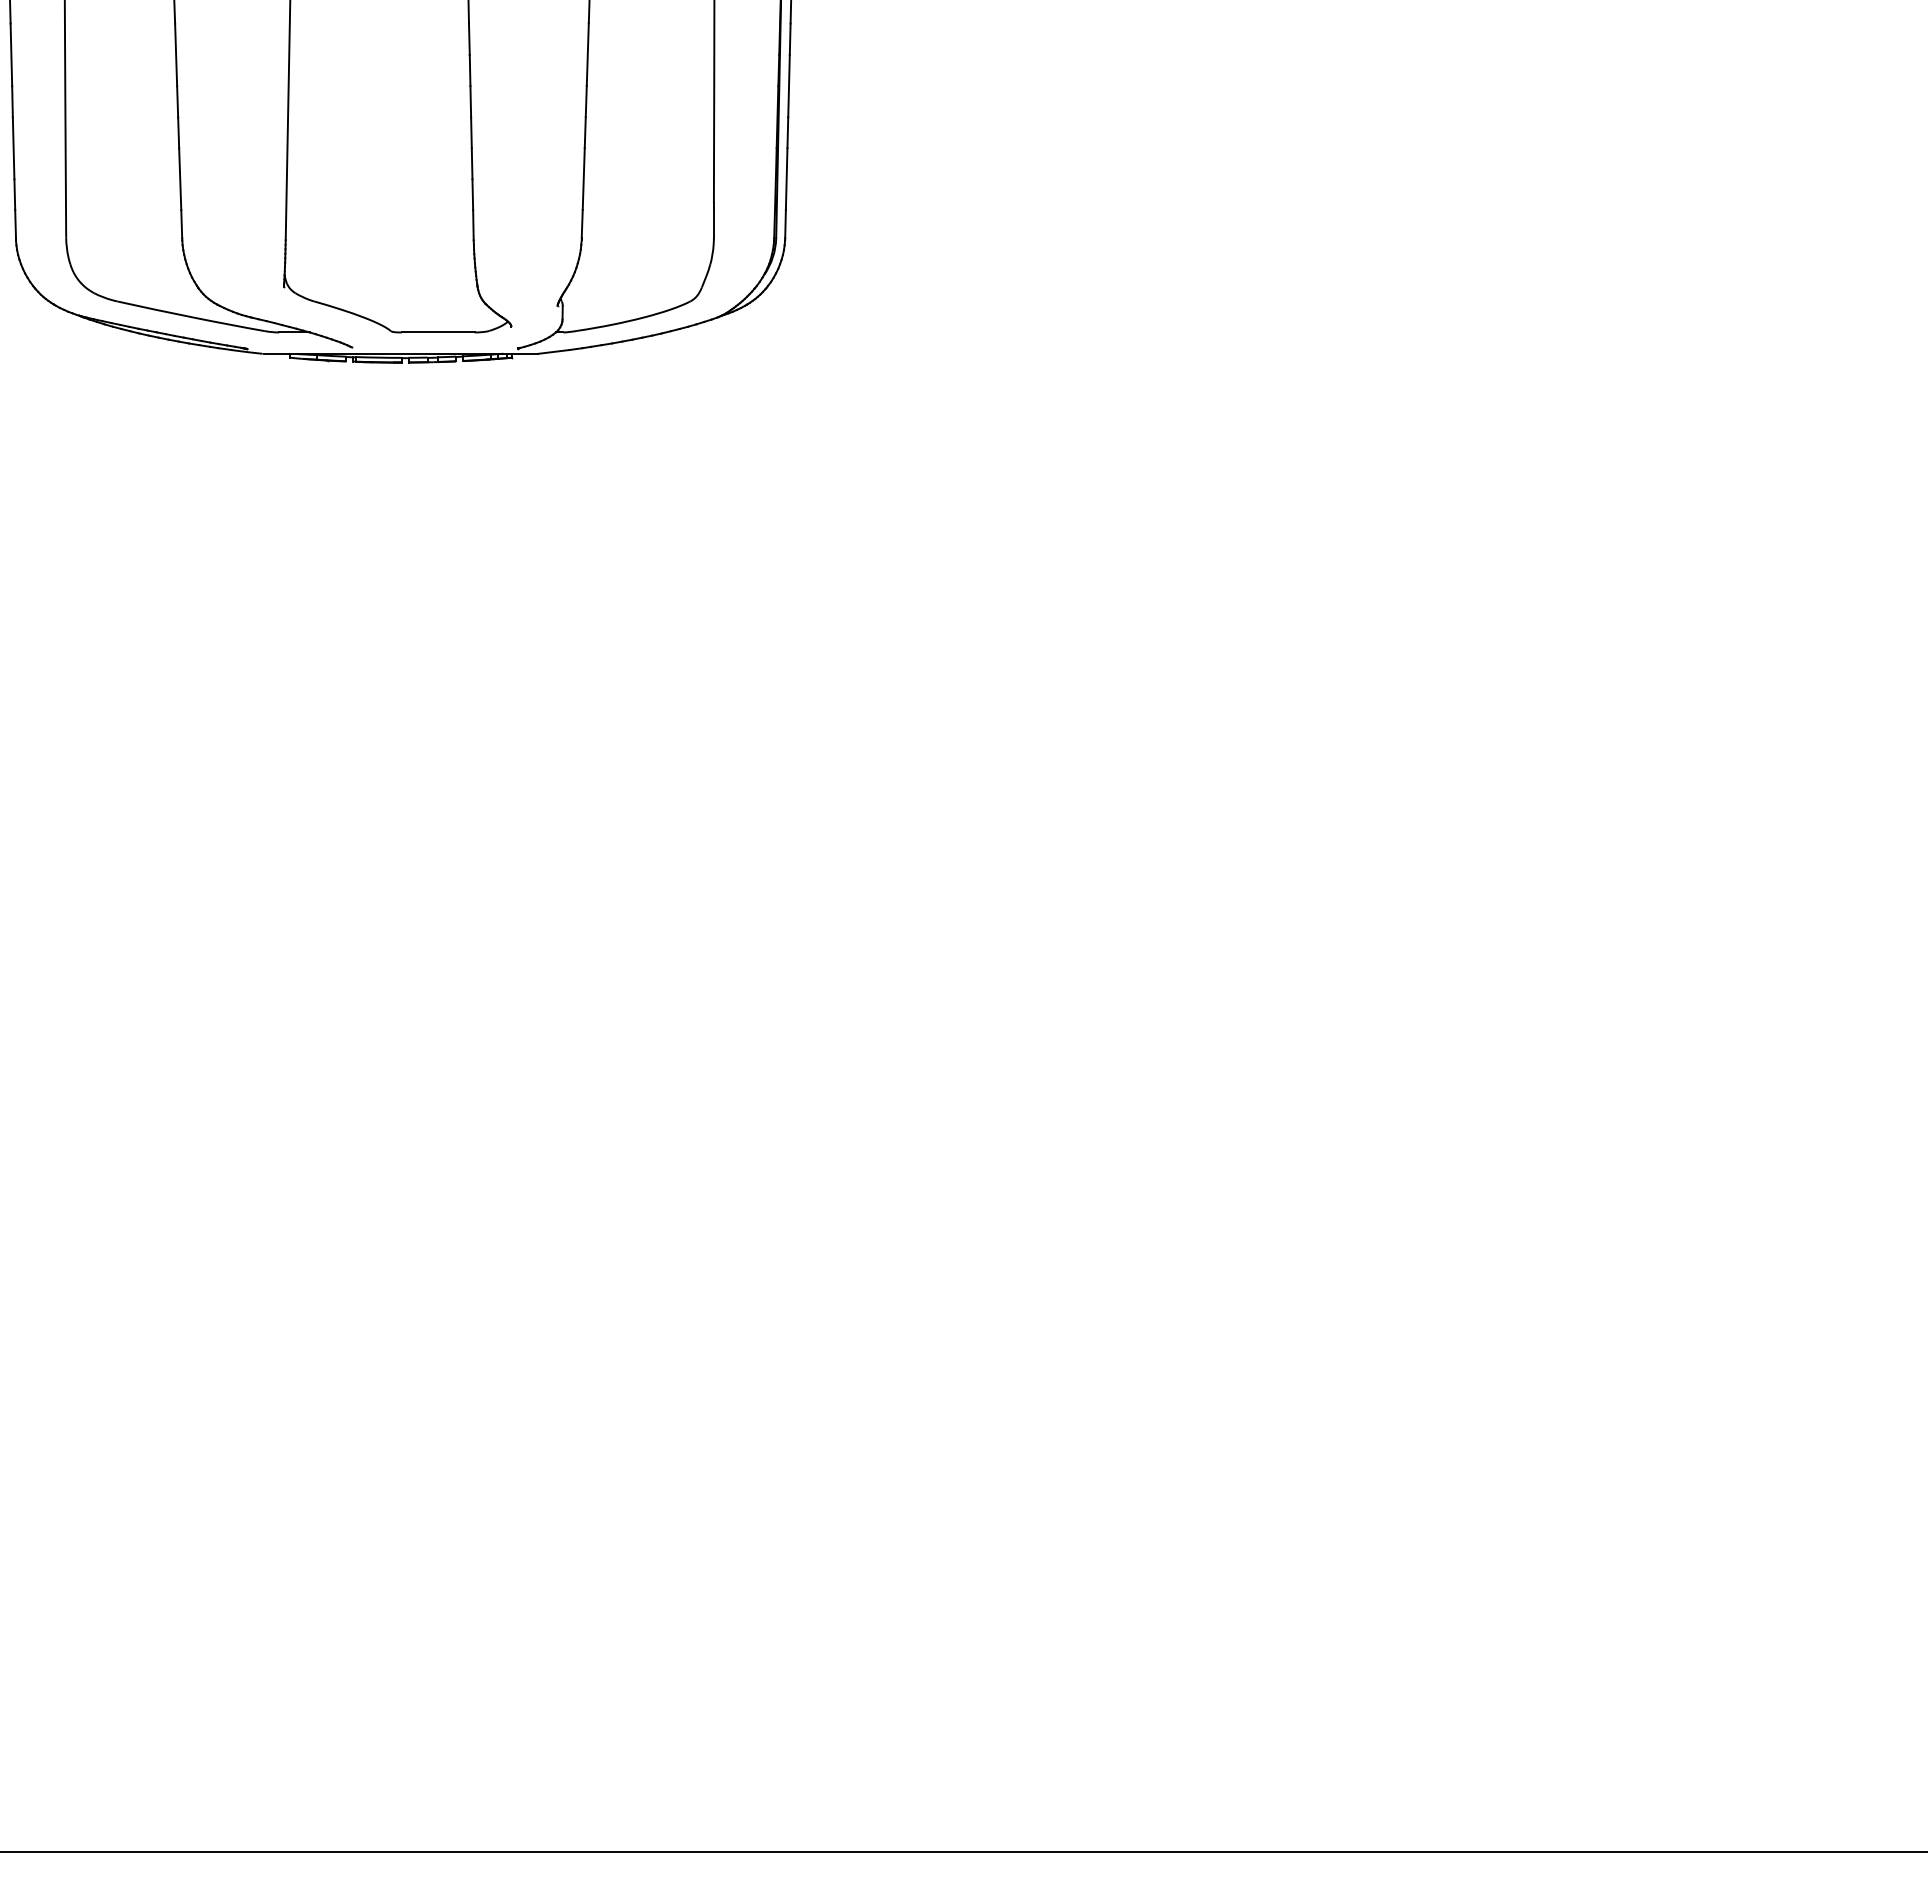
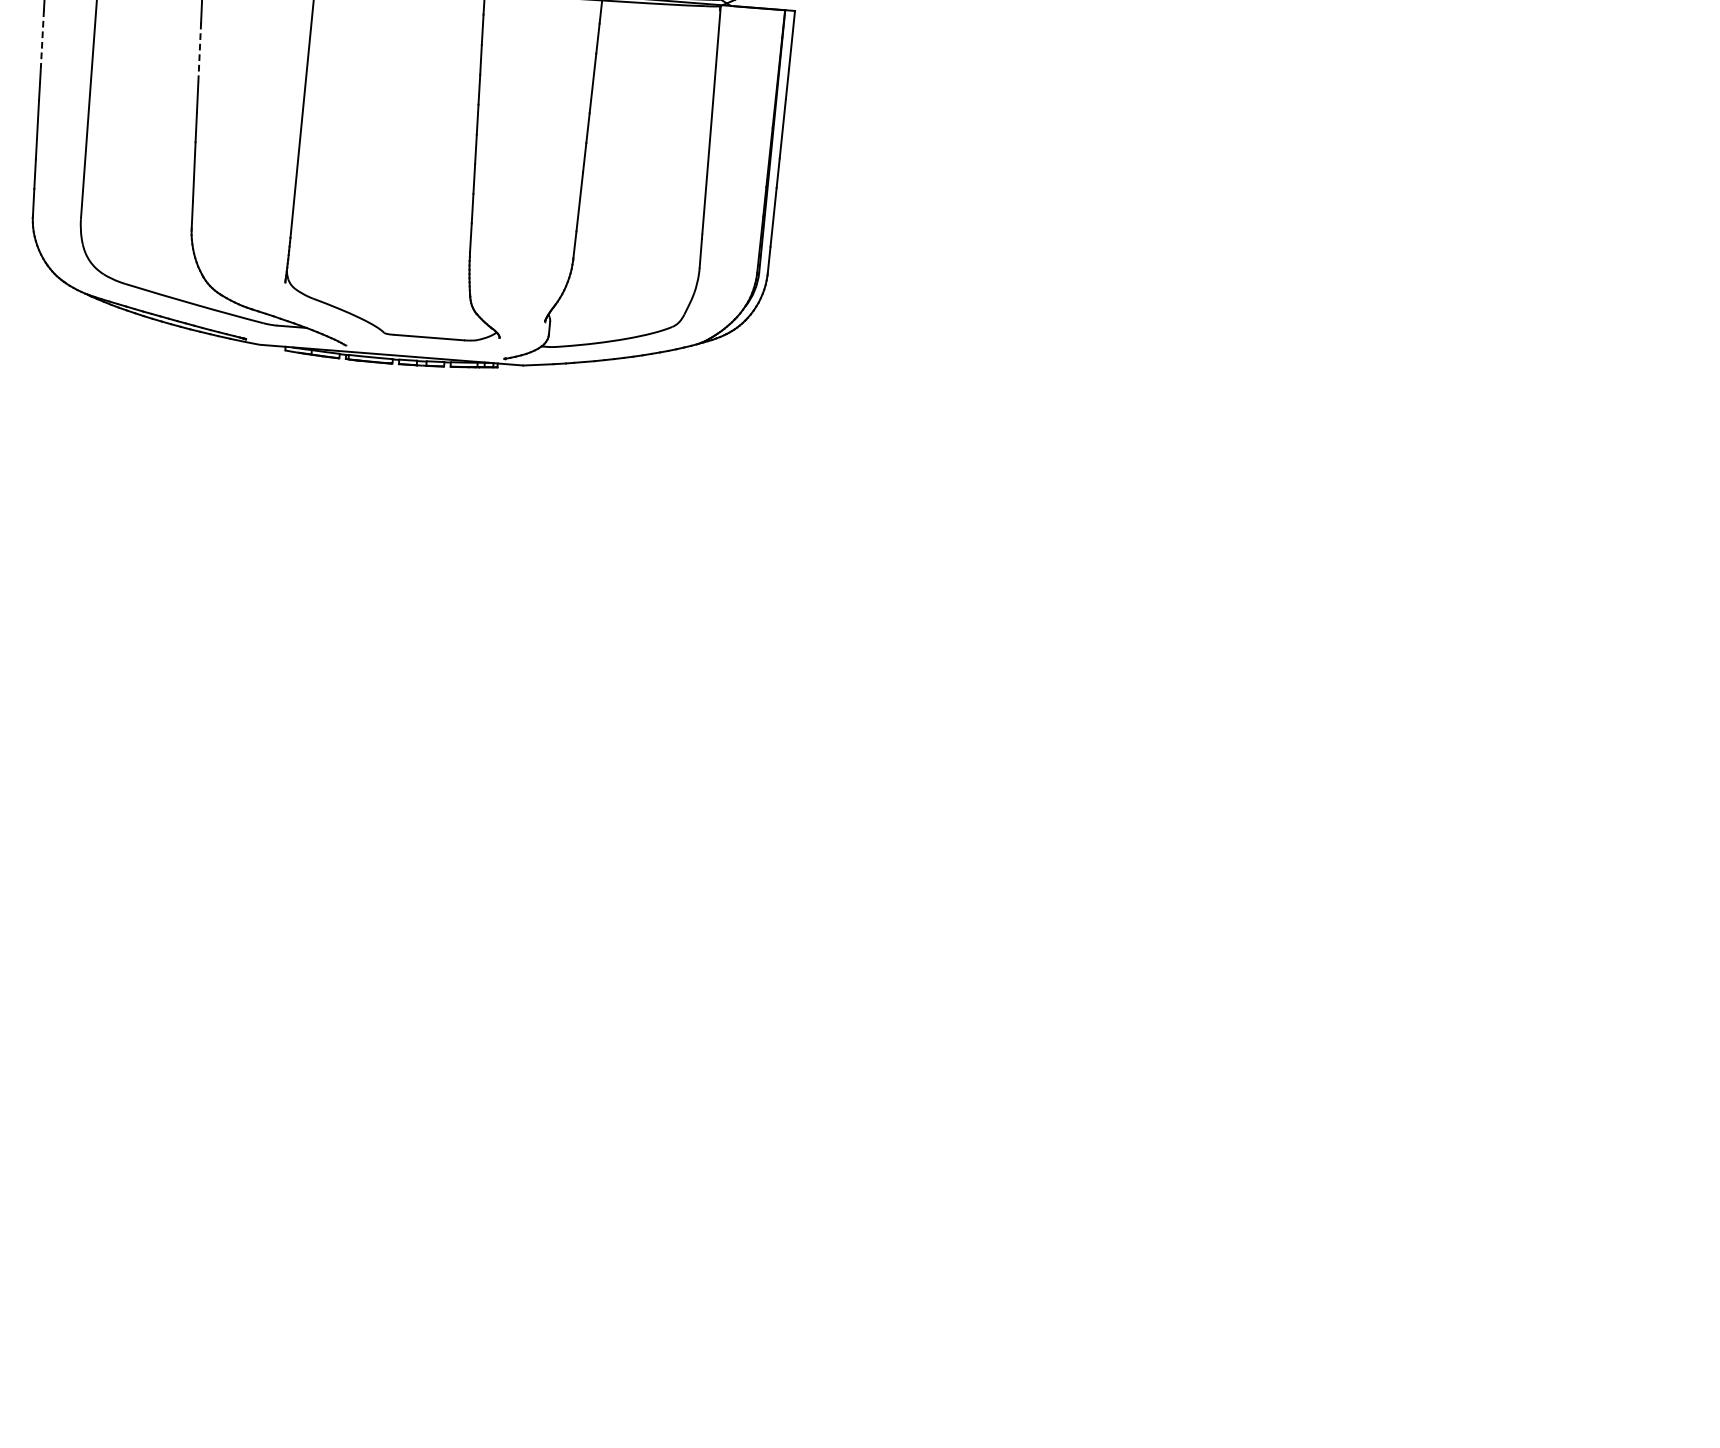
line: (11, 55) -> (42, 40), solid -> dashed
line: (176, 55) -> (200, 53), solid -> dashed

